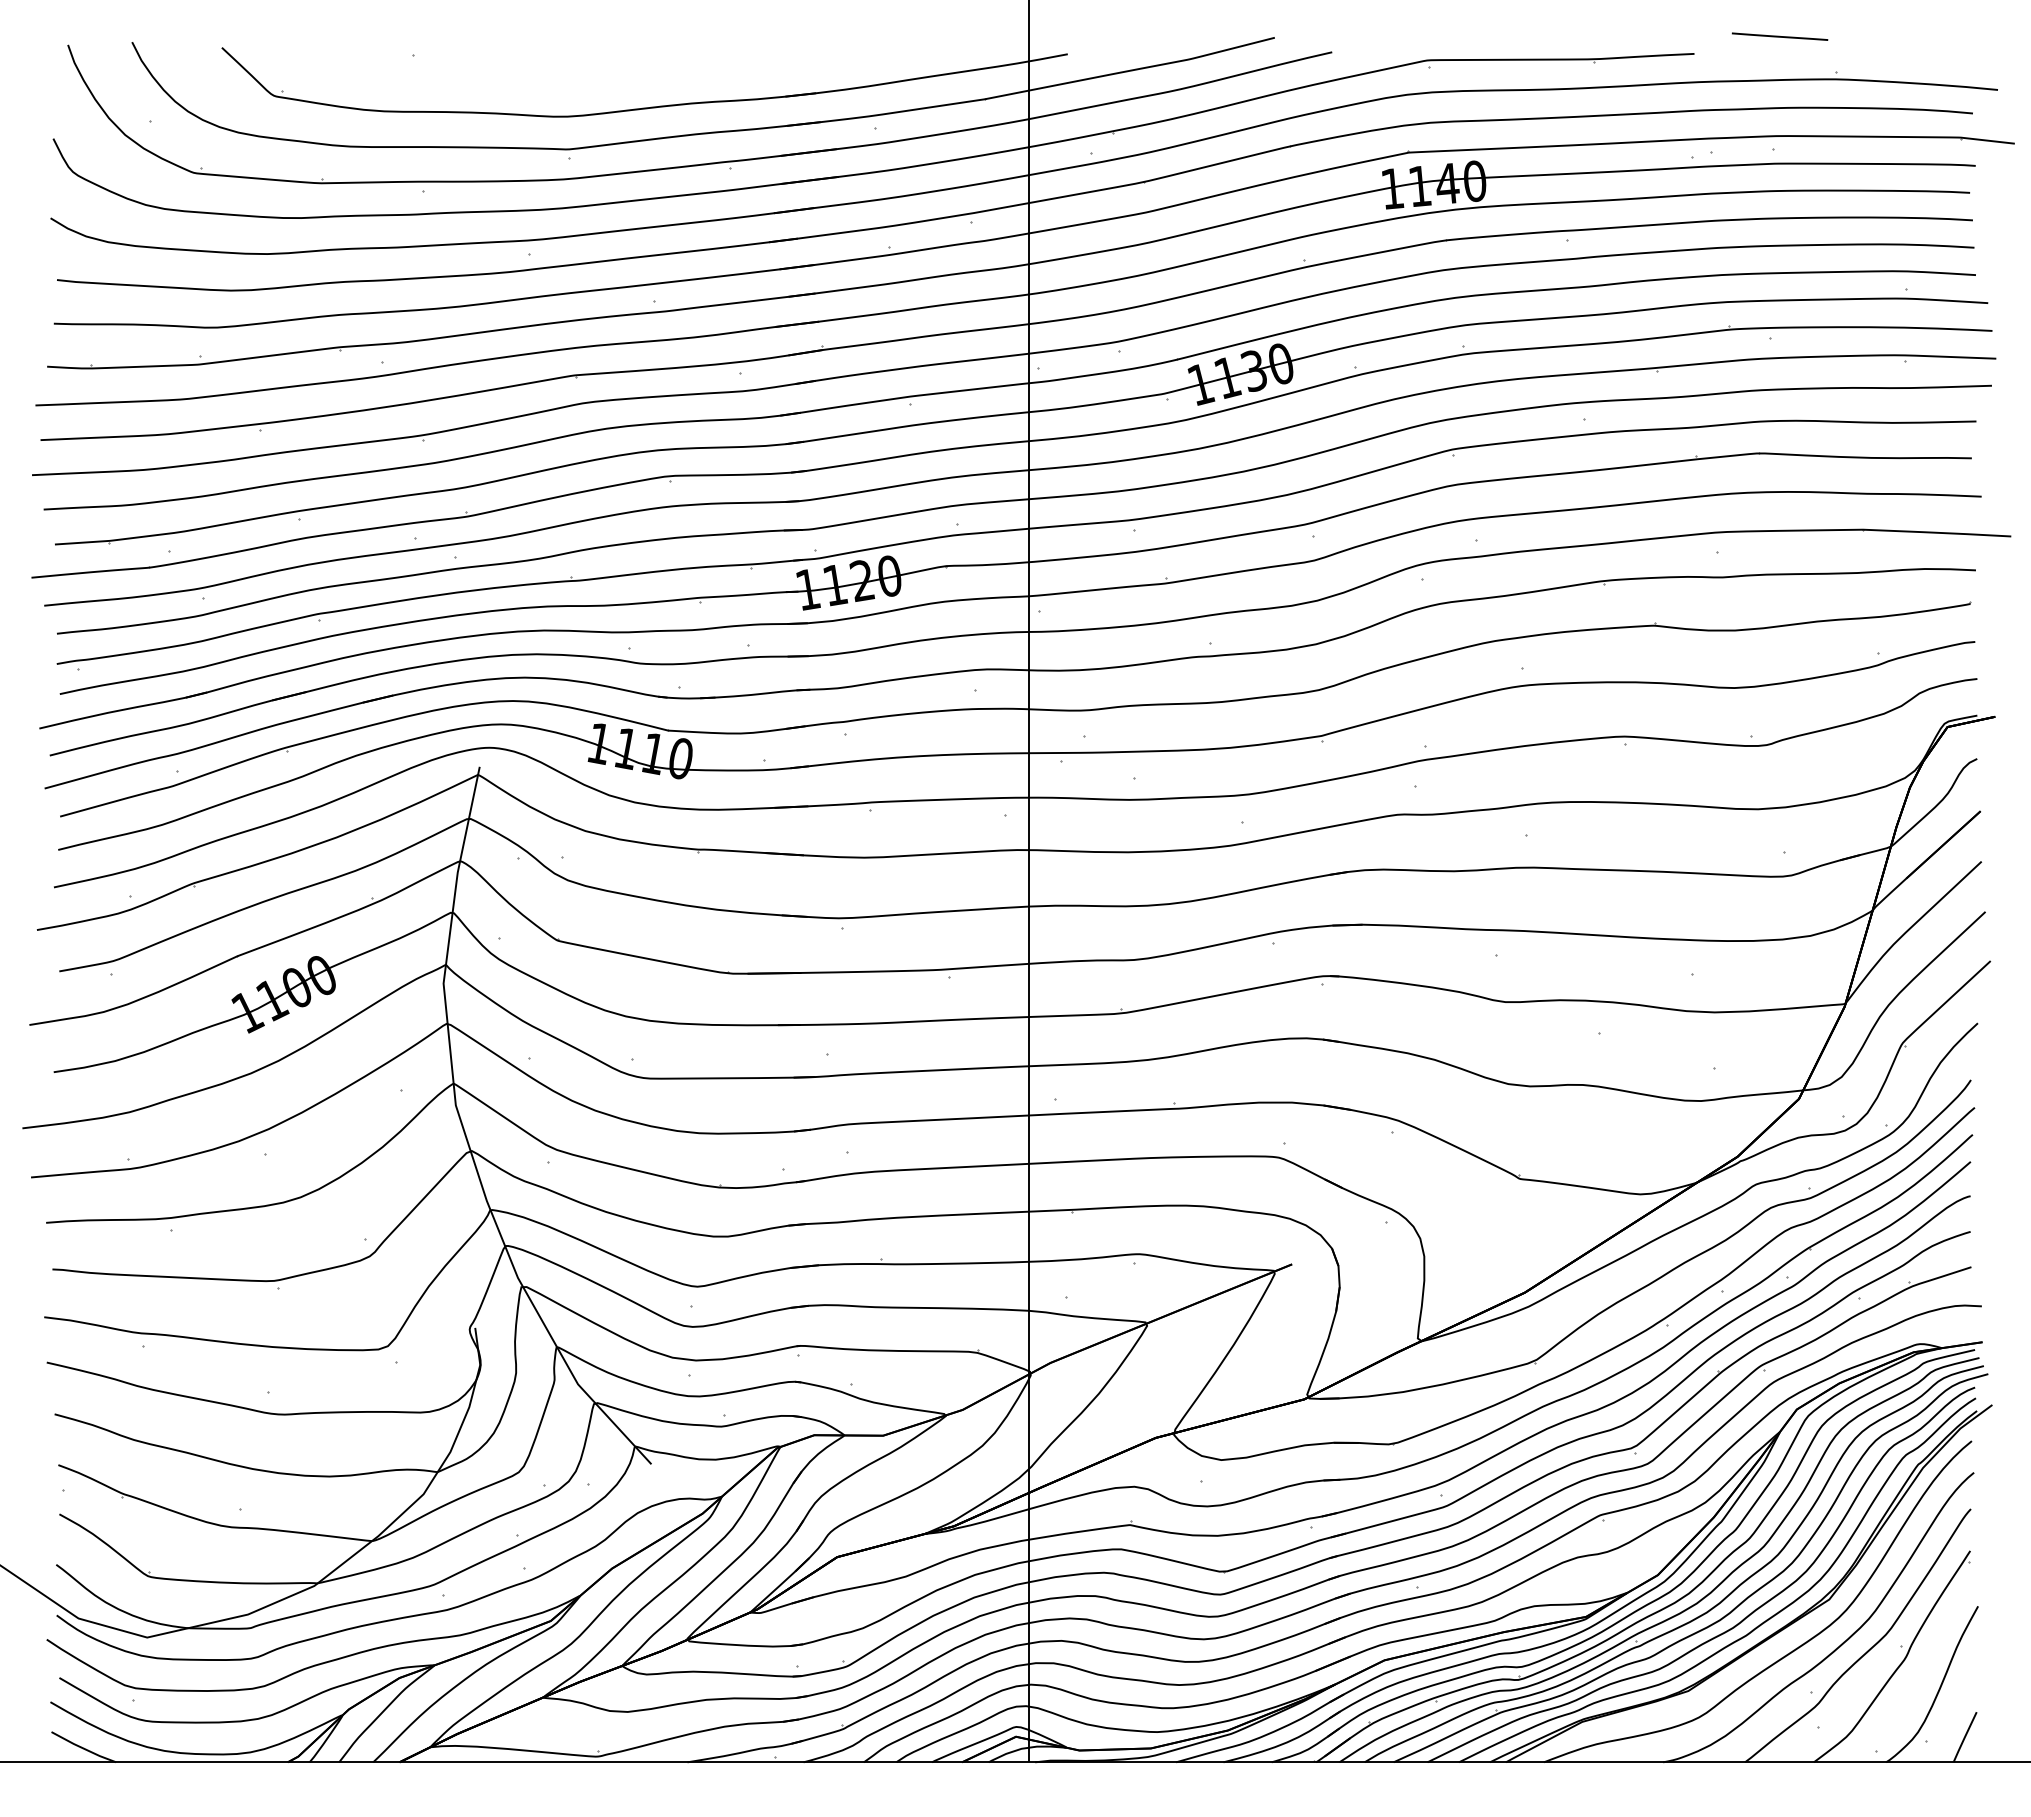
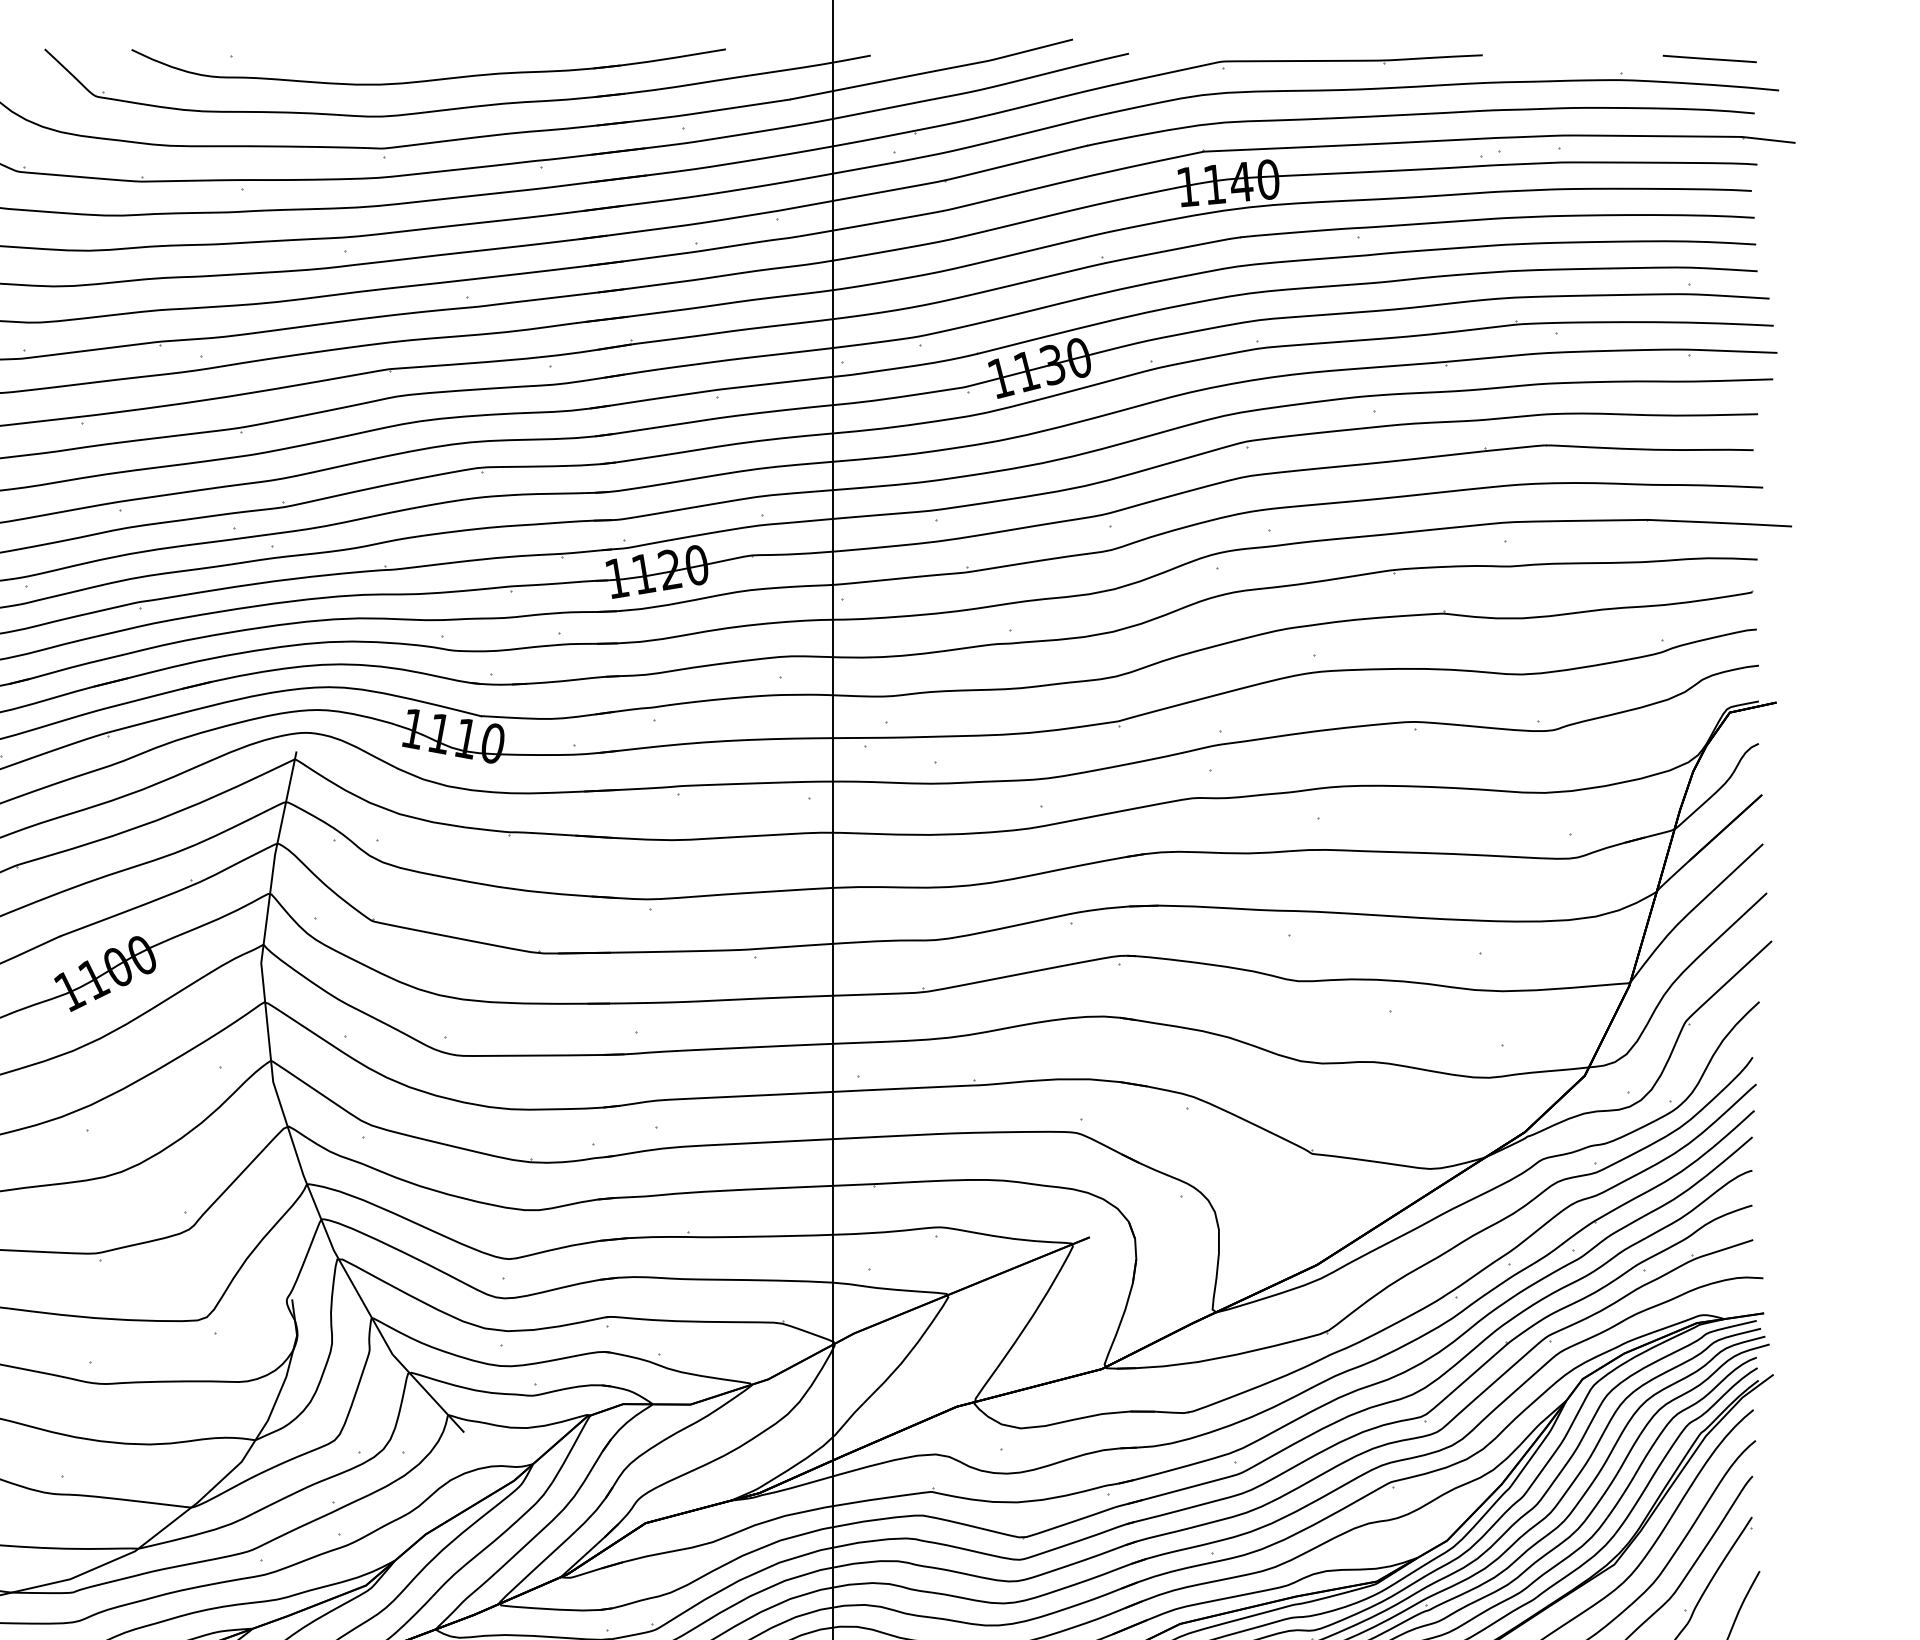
line: (1779, 36) -> (1709, 58), moved
part: (617, 78) -> (431, 79), added

